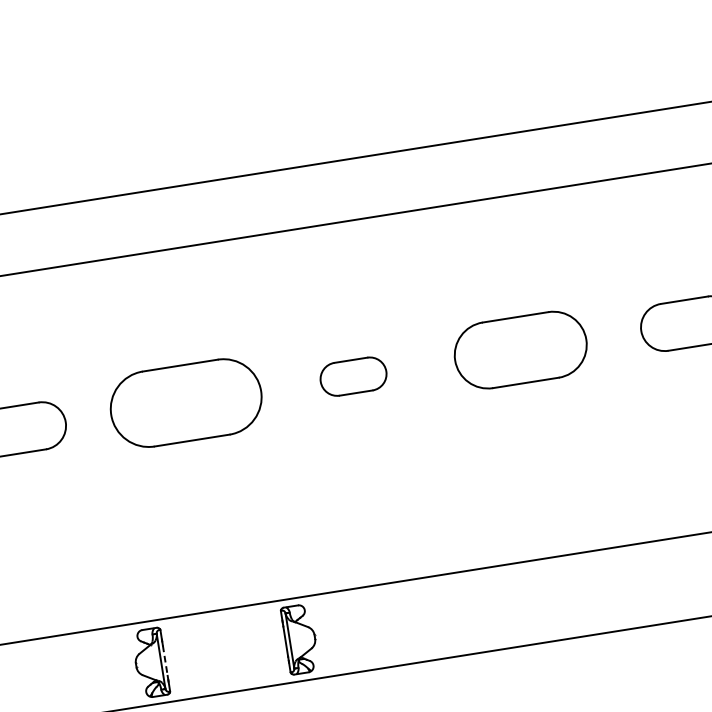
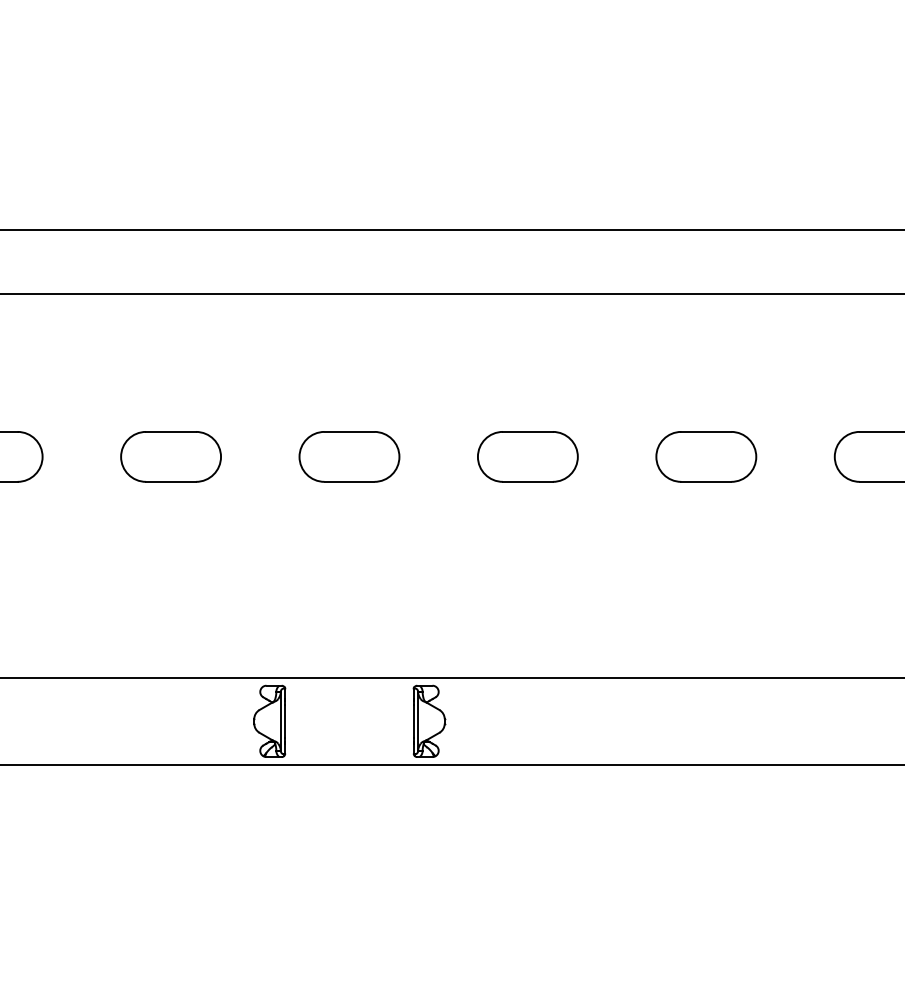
part: (520, 349) -> (706, 456), size x0.71
part: (353, 376) -> (527, 456), size x1.43
part: (186, 402) -> (349, 456), size x0.62
line: (165, 660) -> (285, 721), dashed -> solid

